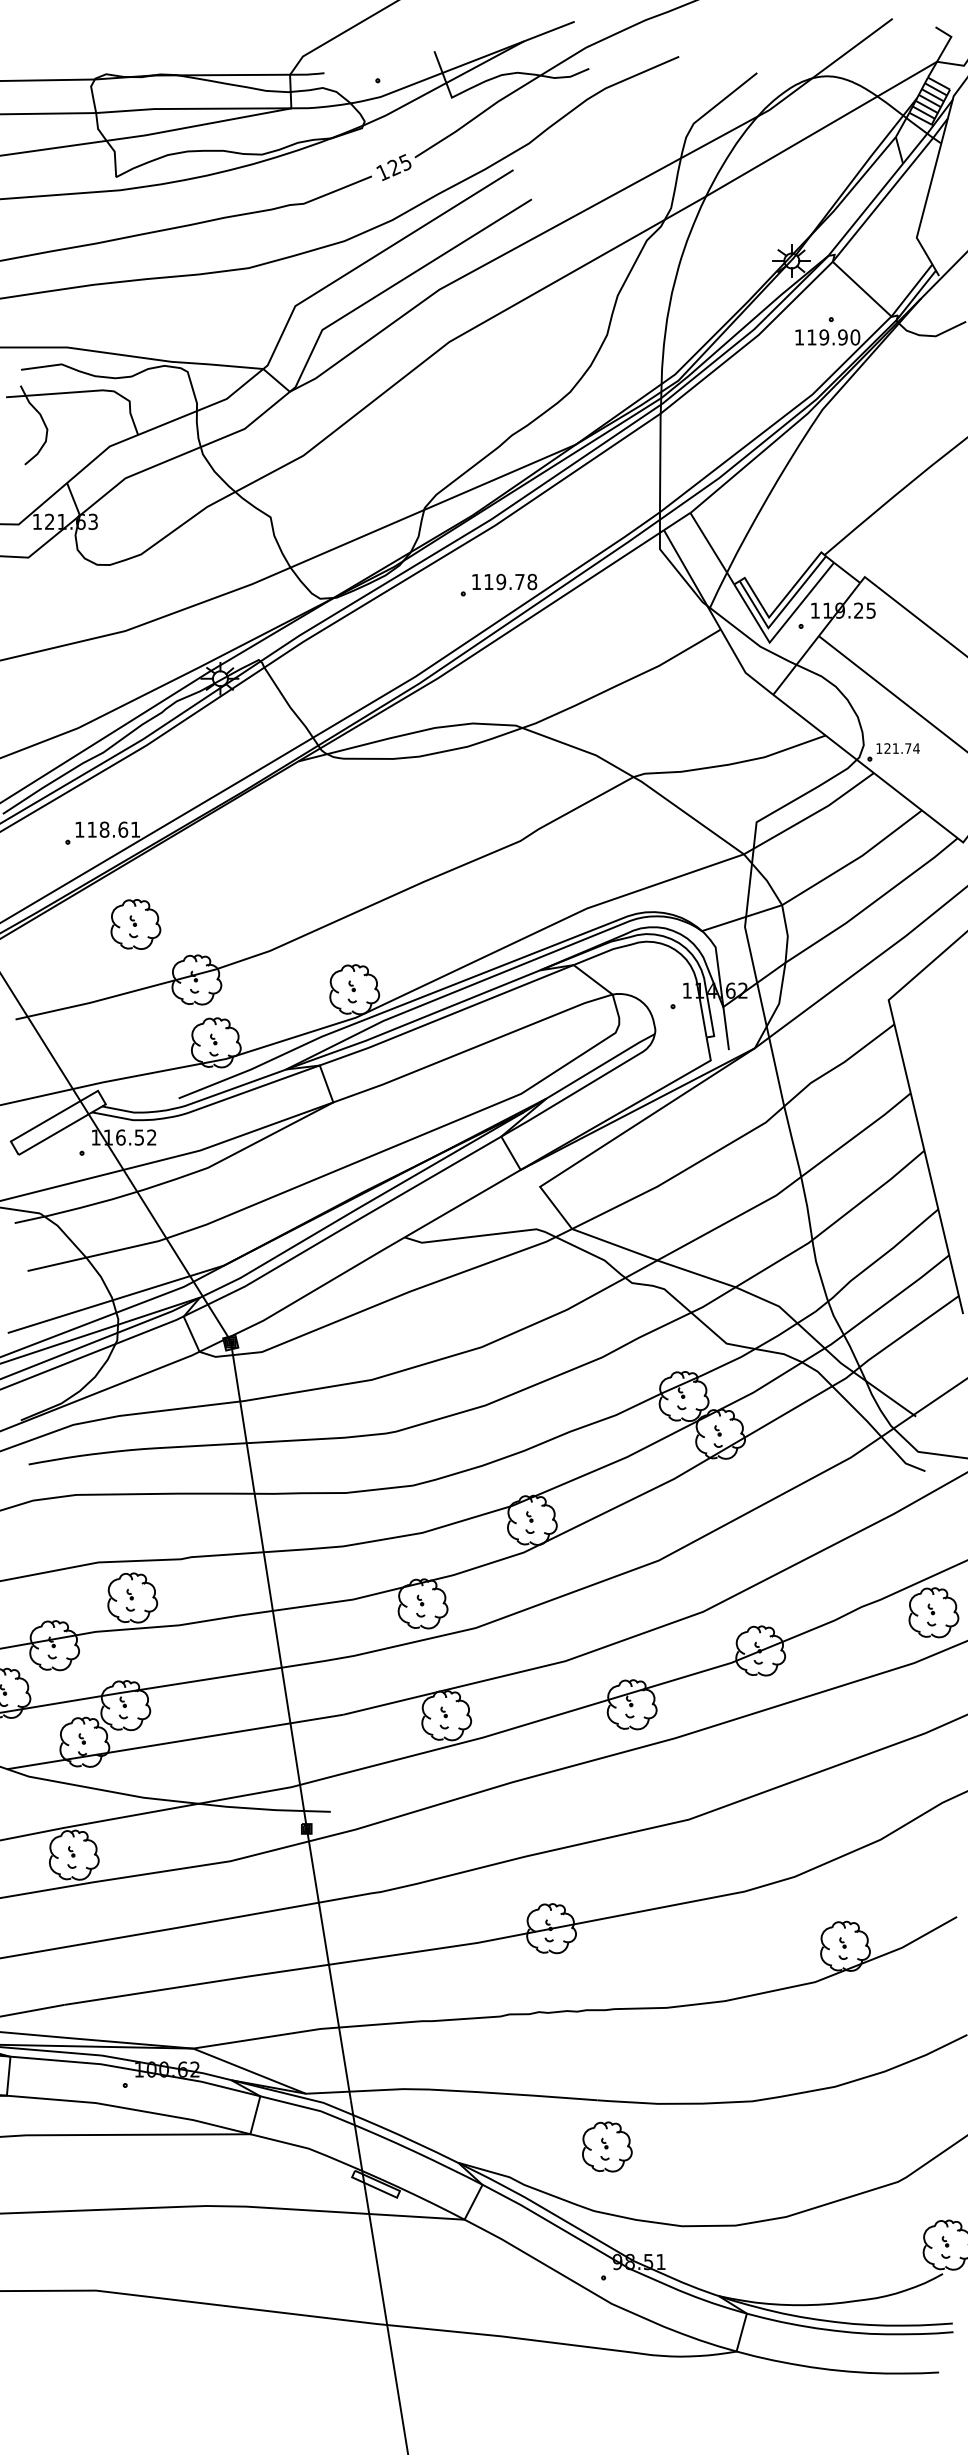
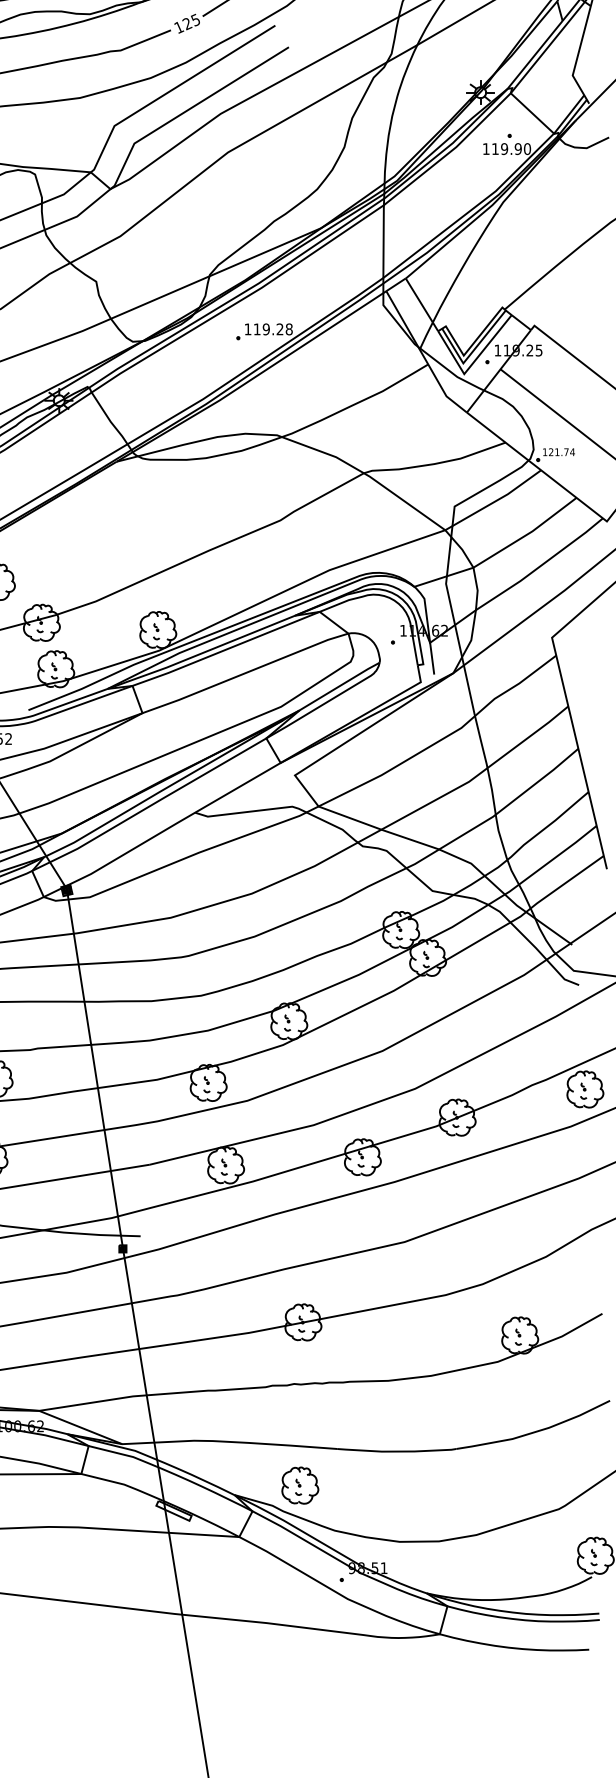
text: (519, 581) -> (279, 329), 119.78 -> 119.28
part: (607, 2146) -> (300, 1485), moved

